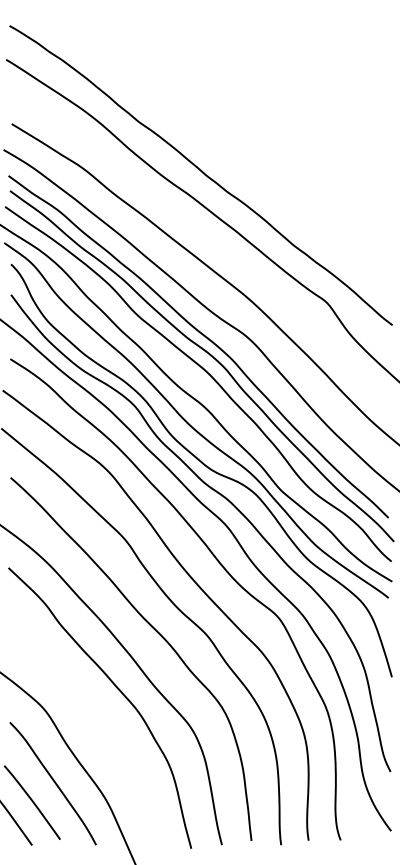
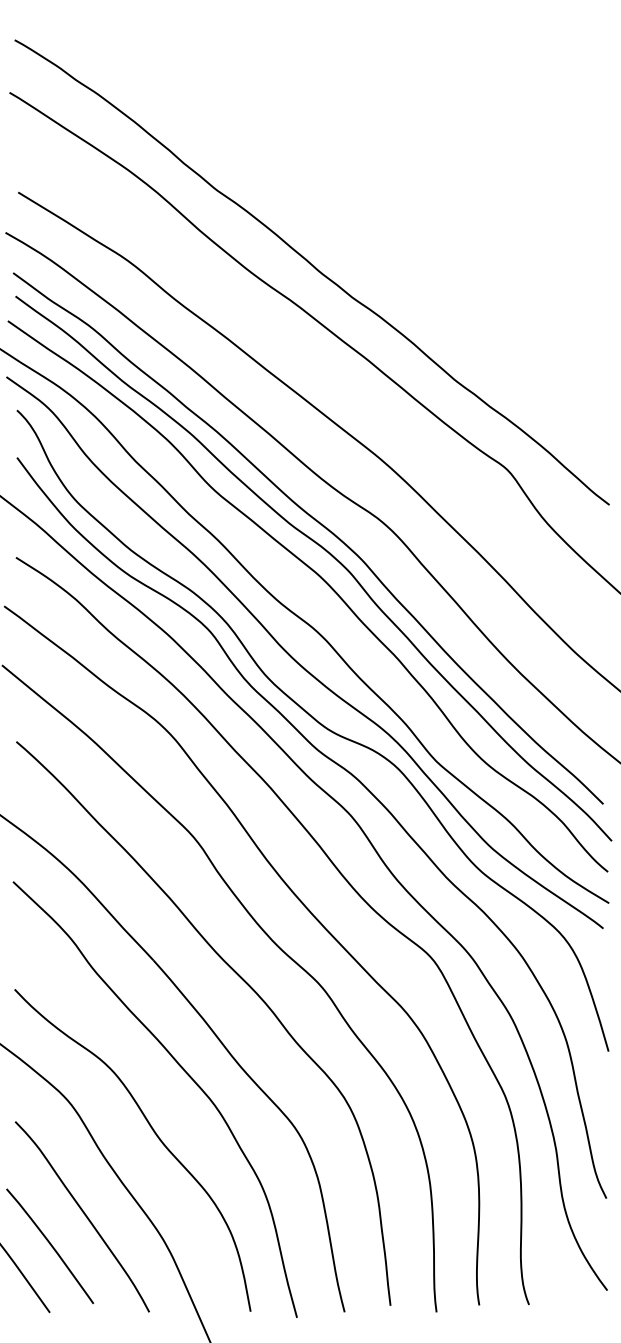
curve: (100, 732) -> (155, 1137), added

